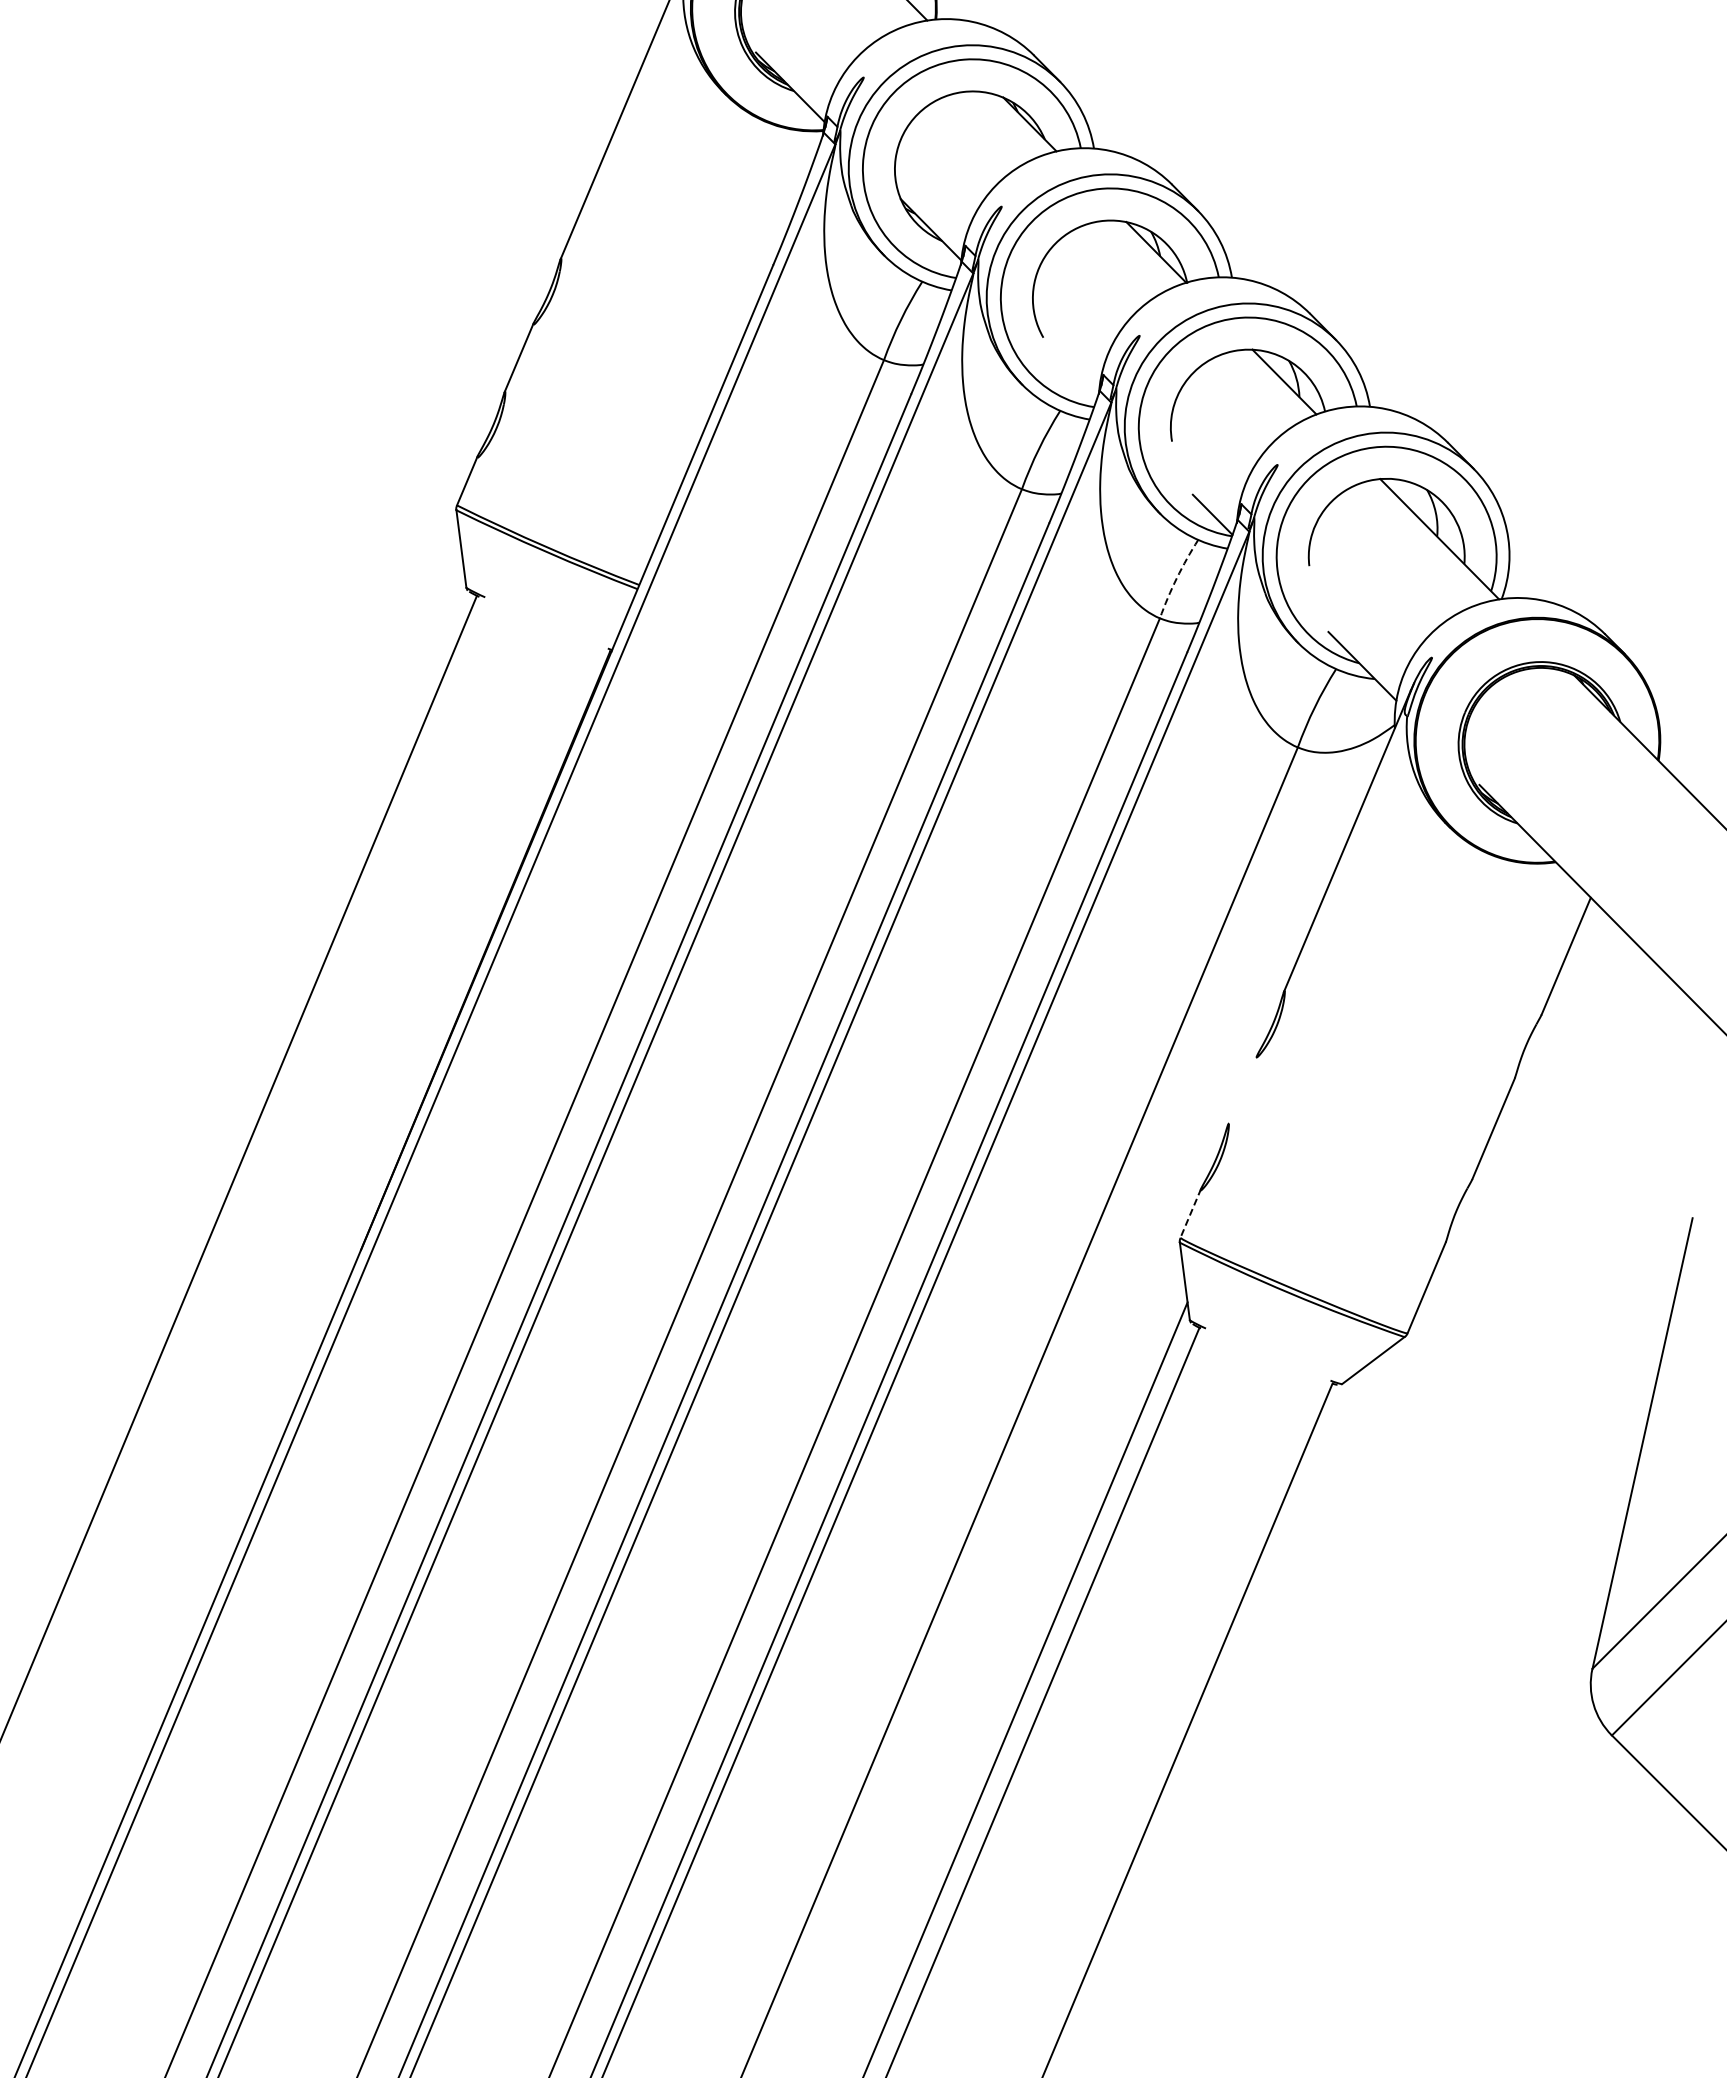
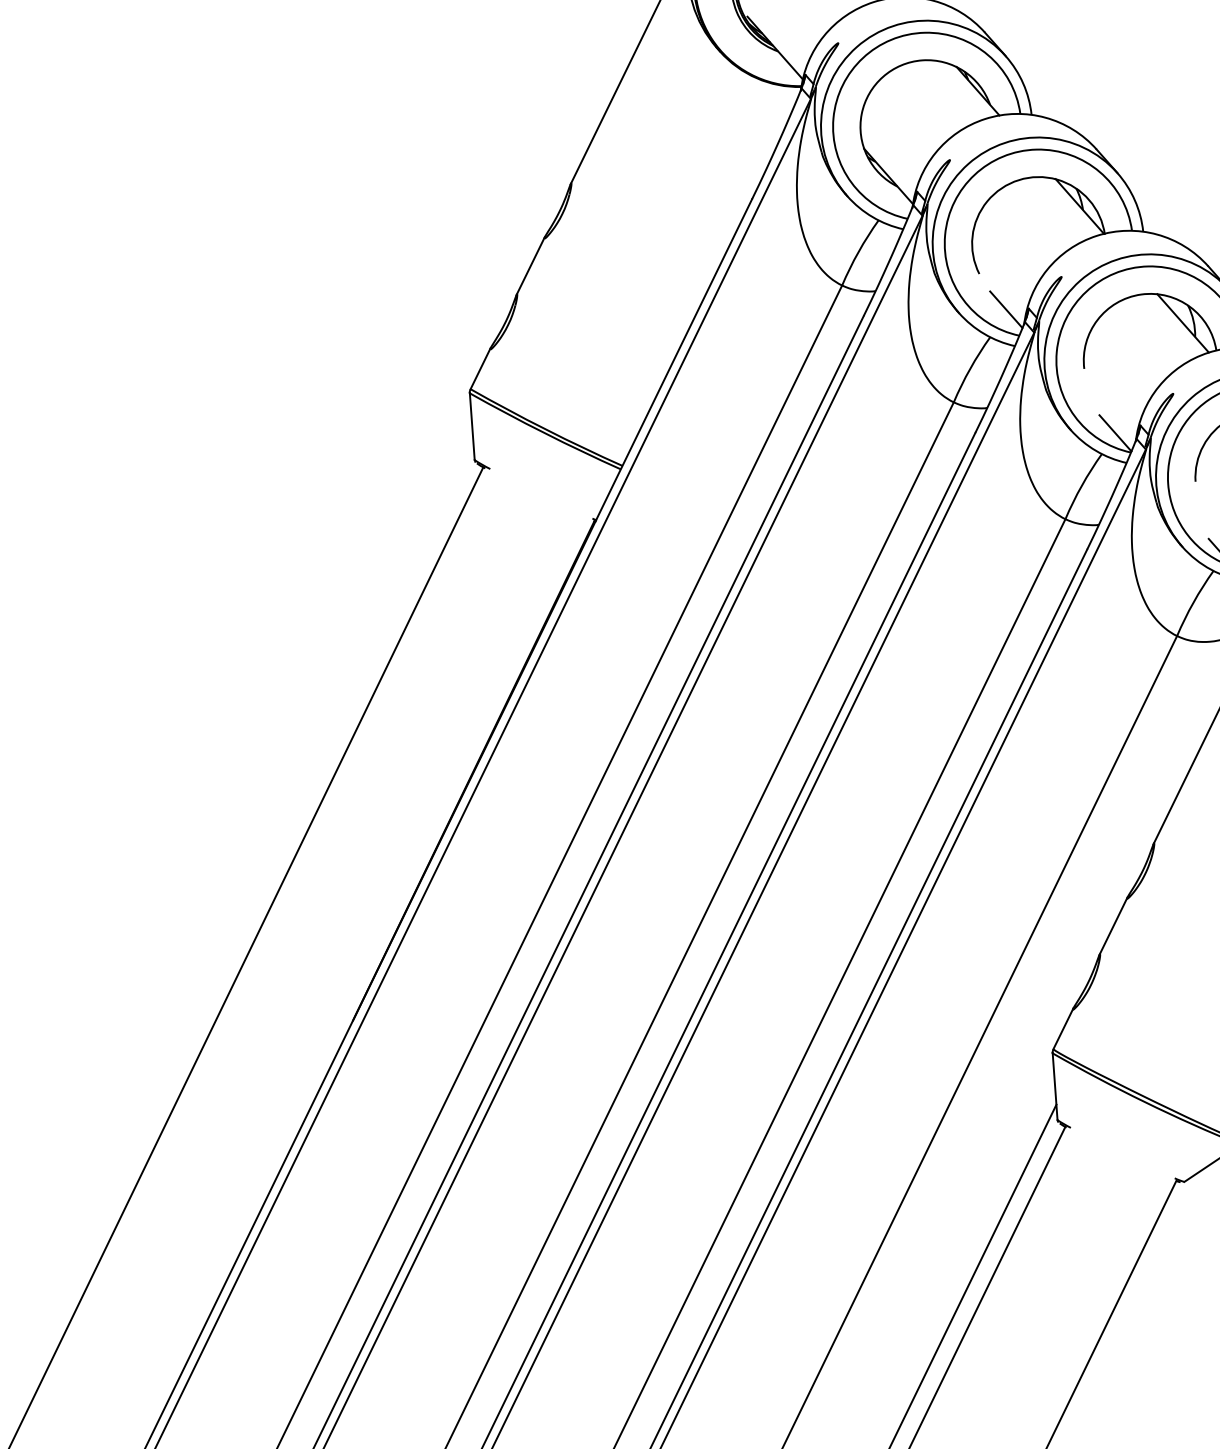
line: (1077, 377) -> (1006, 309), added
arc: (1176, 578) -> (1081, 485), dashed -> solid
line: (1242, 1090) -> (1113, 926), added
line: (1190, 1213) -> (1063, 1028), dashed -> solid

